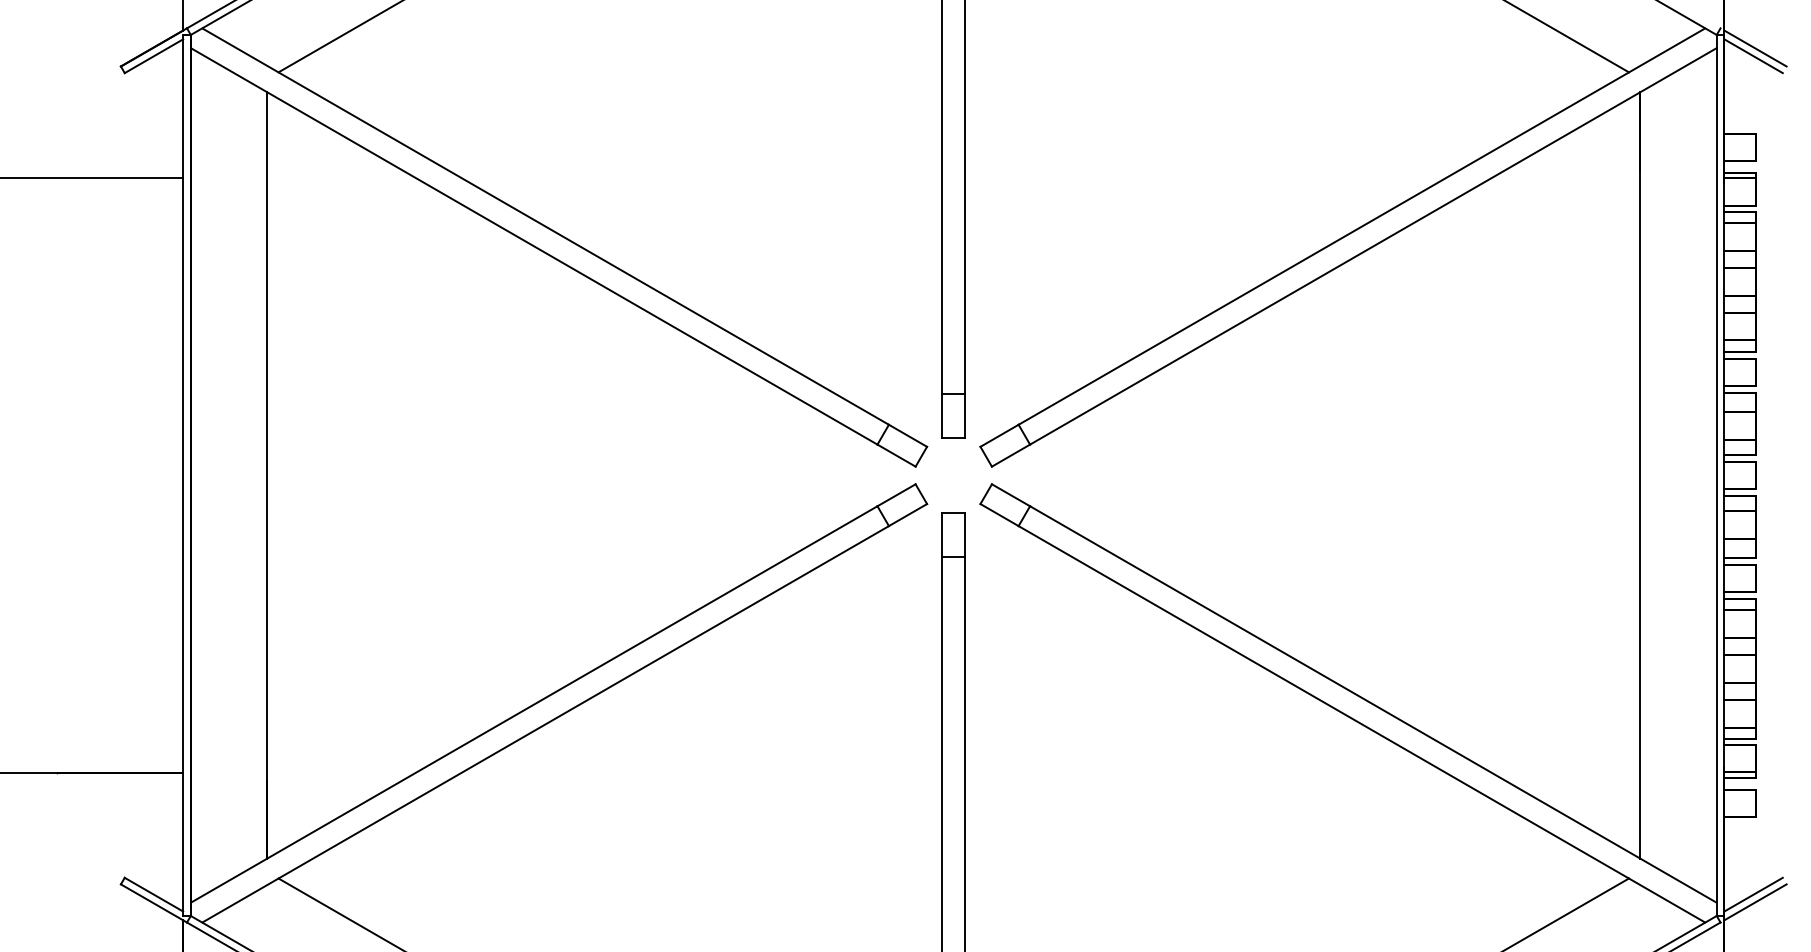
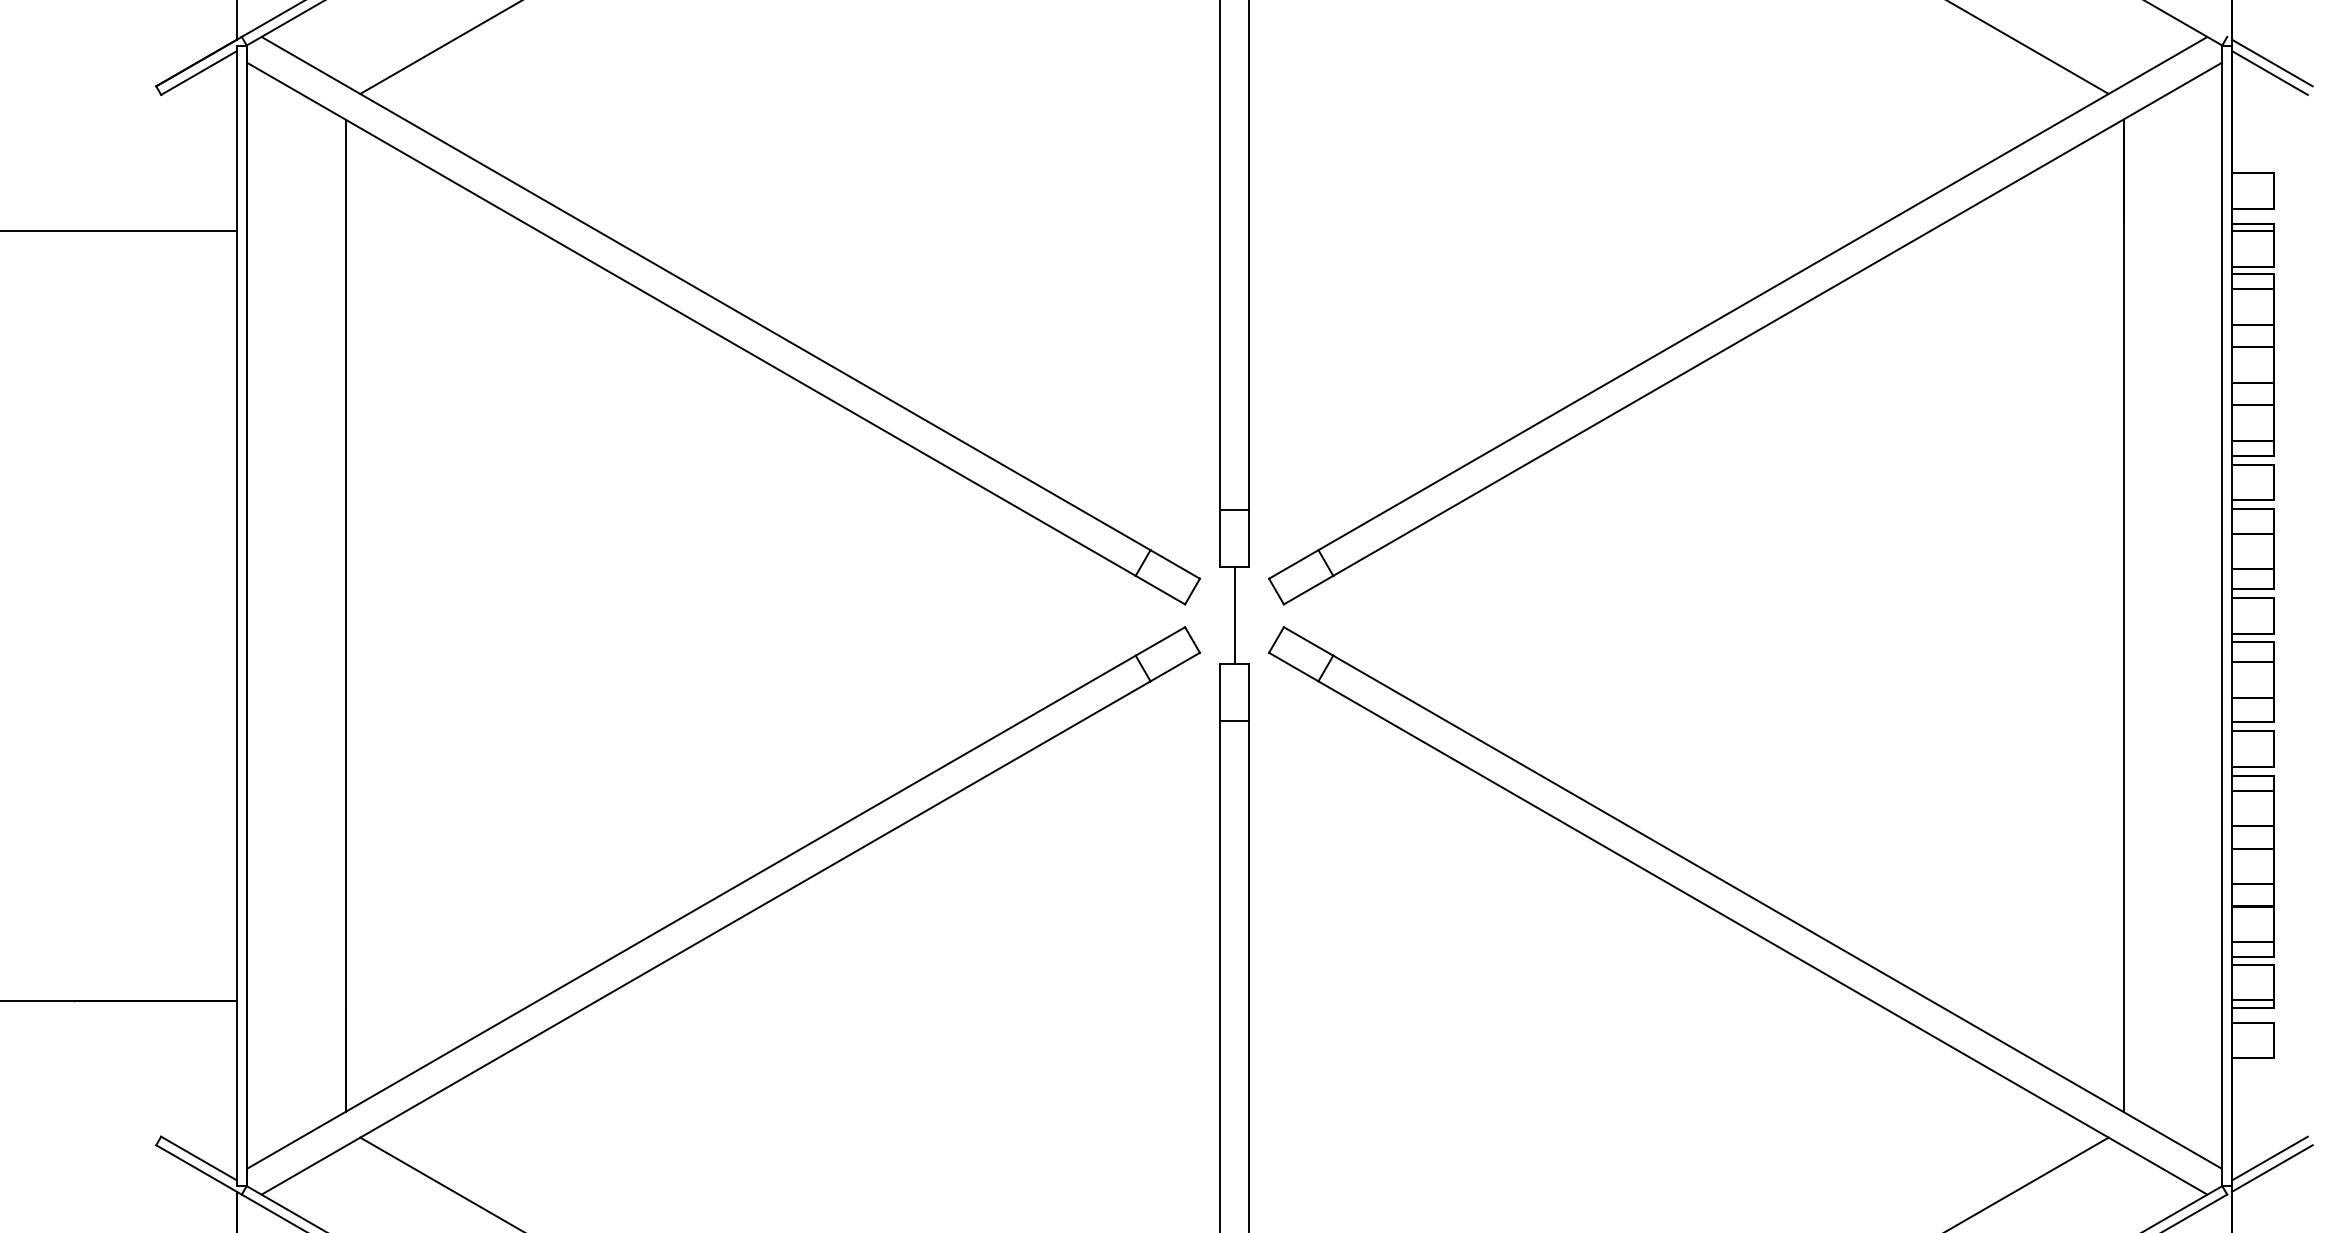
line: (953, 475) -> (1234, 615), added

